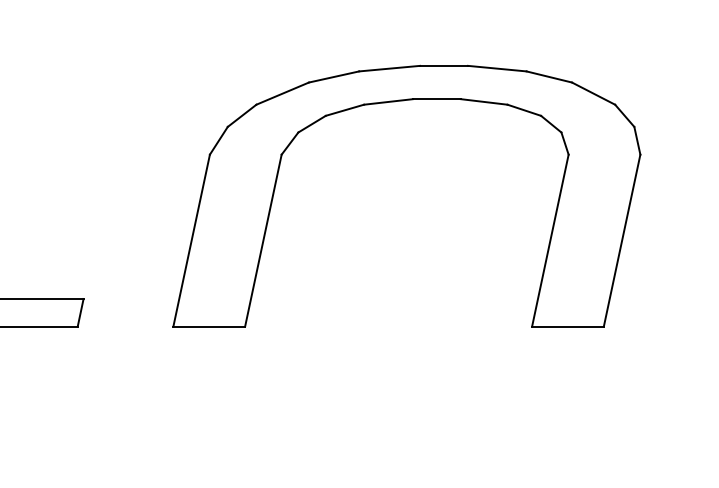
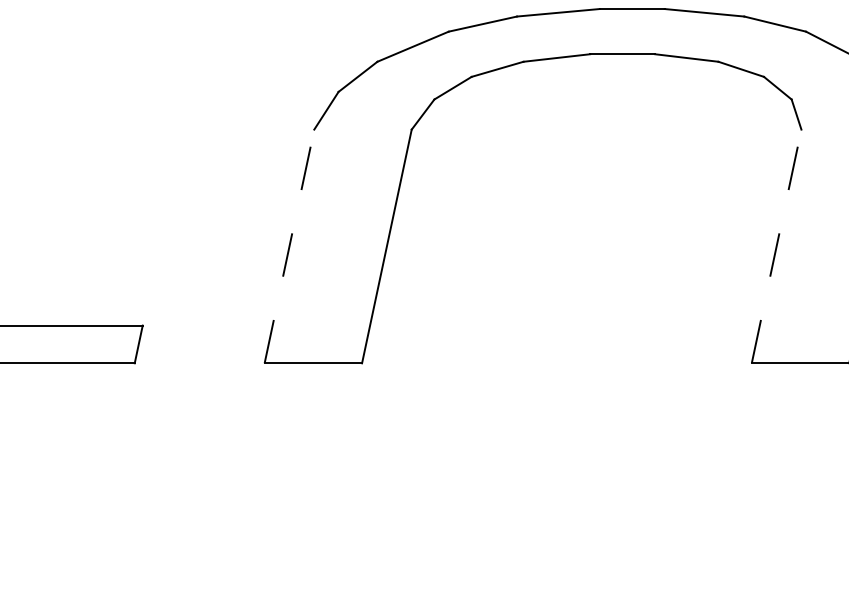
line: (191, 240) -> (289, 246), solid -> dashed
line: (550, 240) -> (776, 246), solid -> dashed

